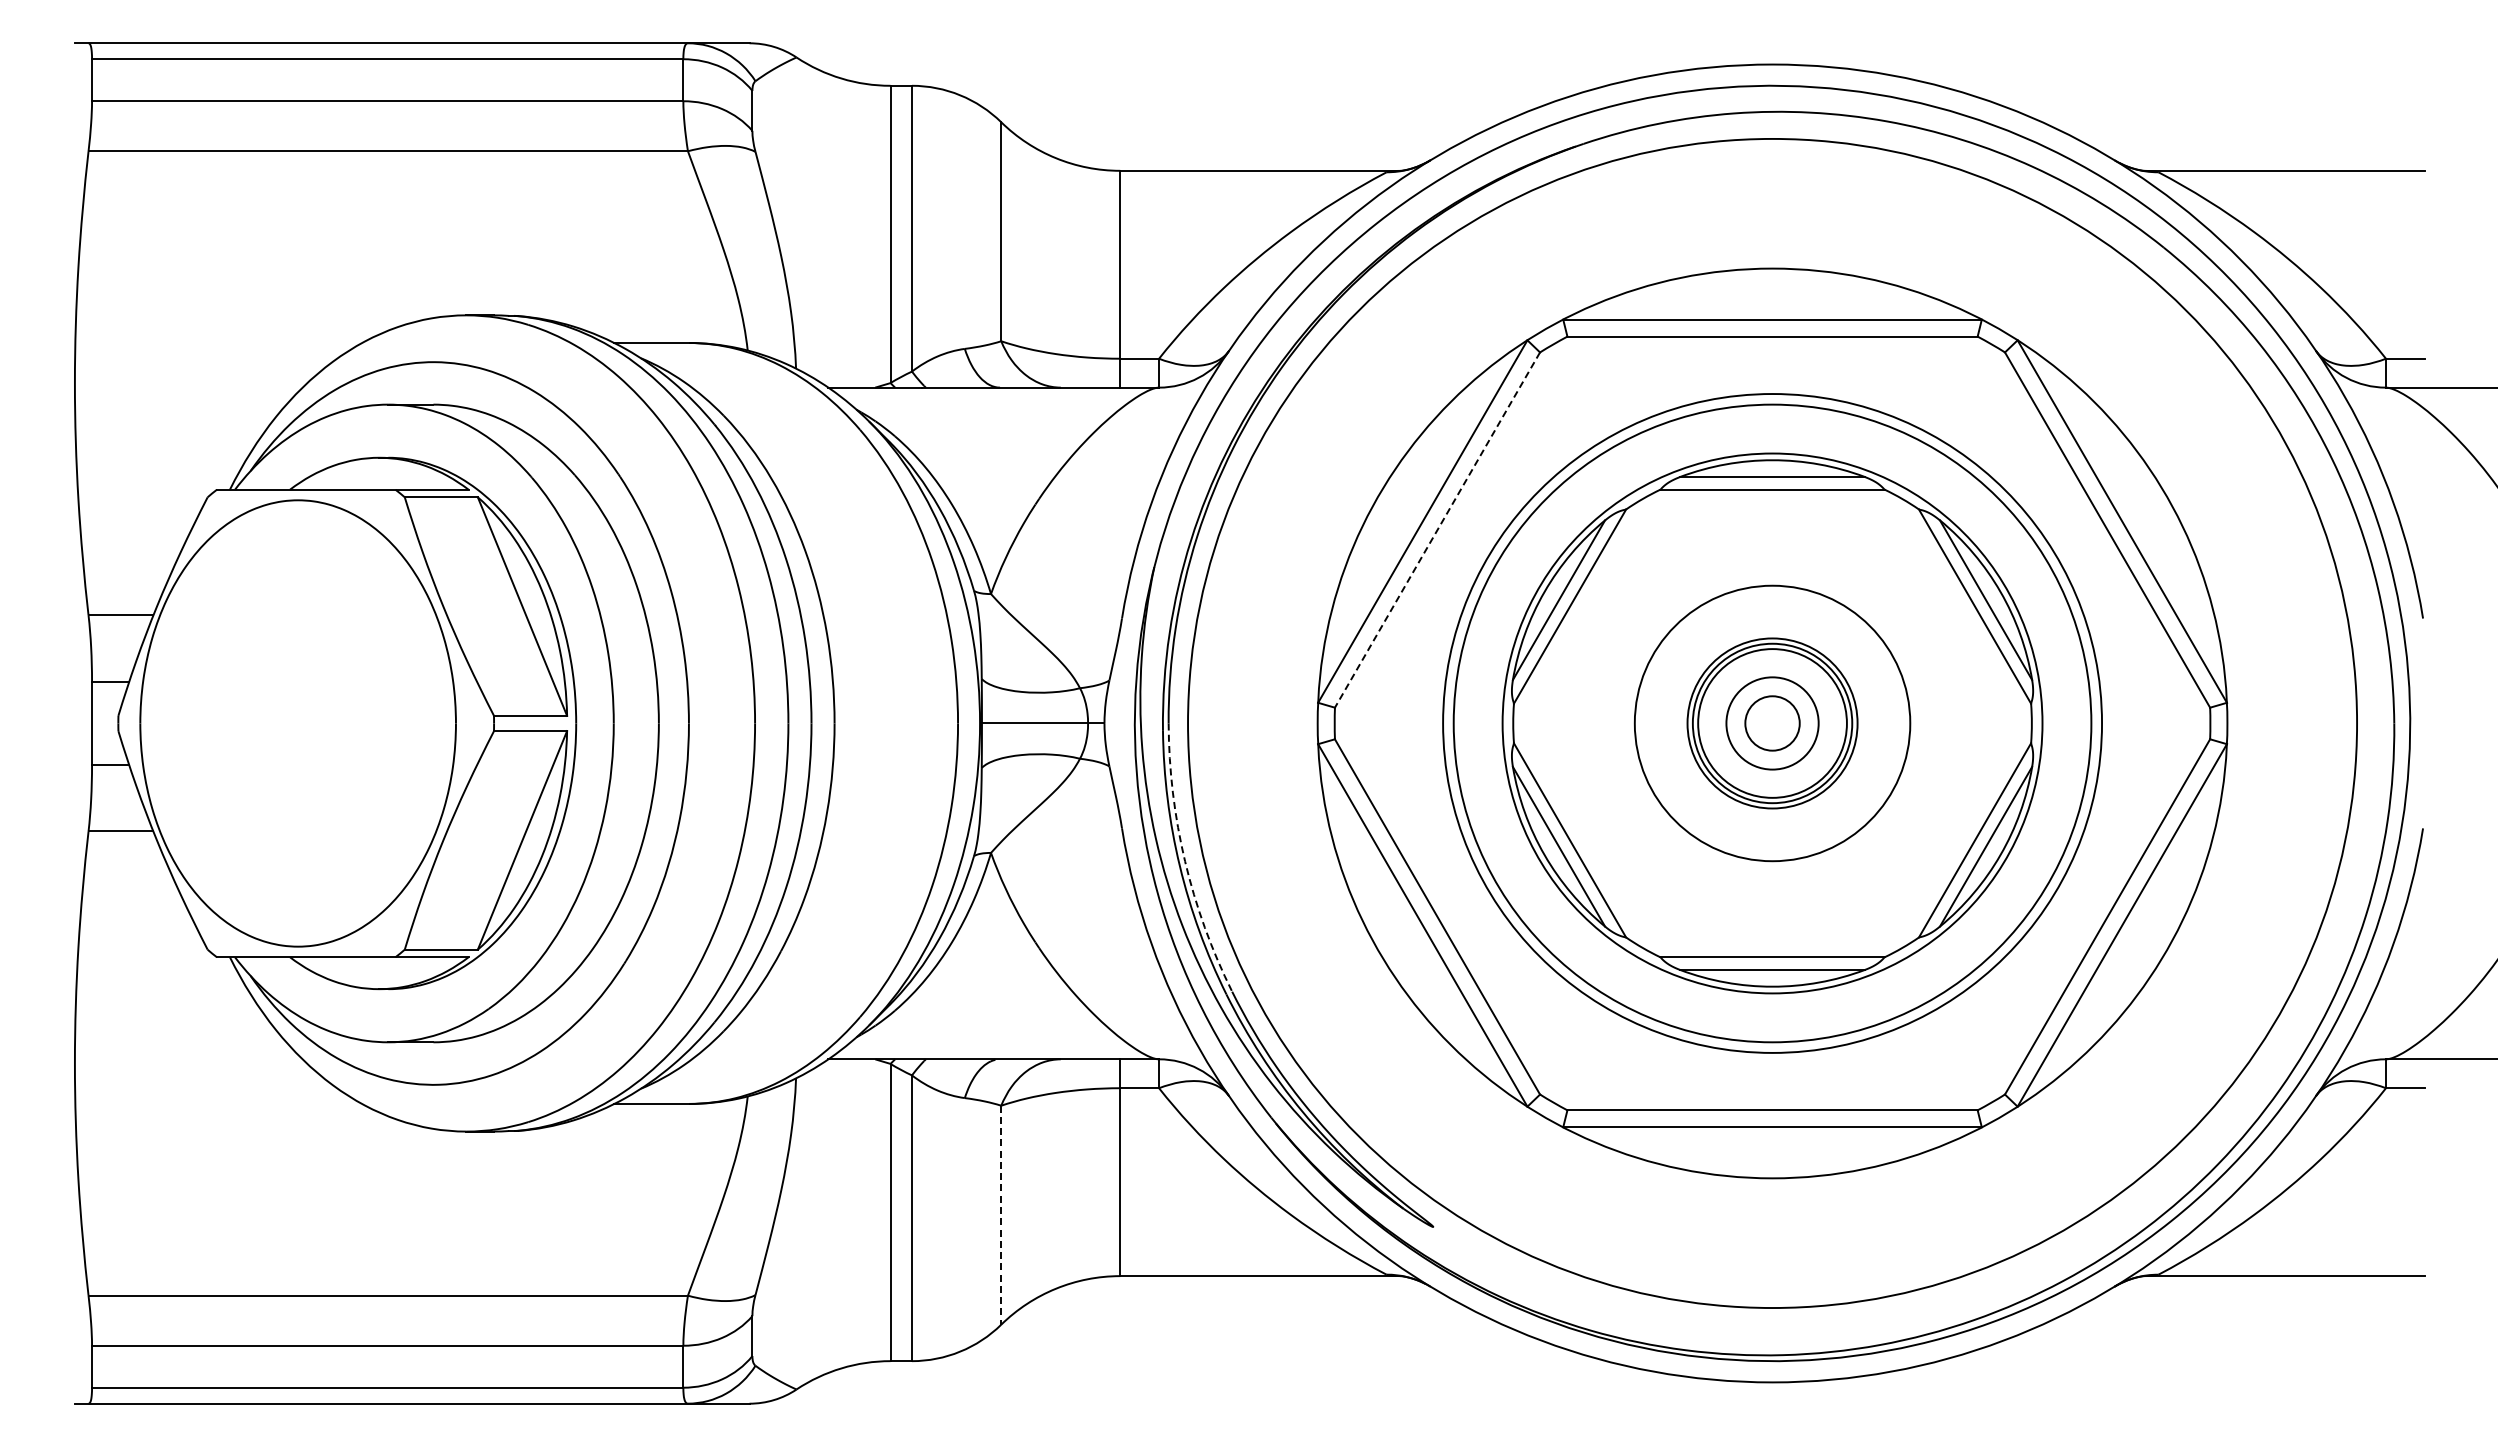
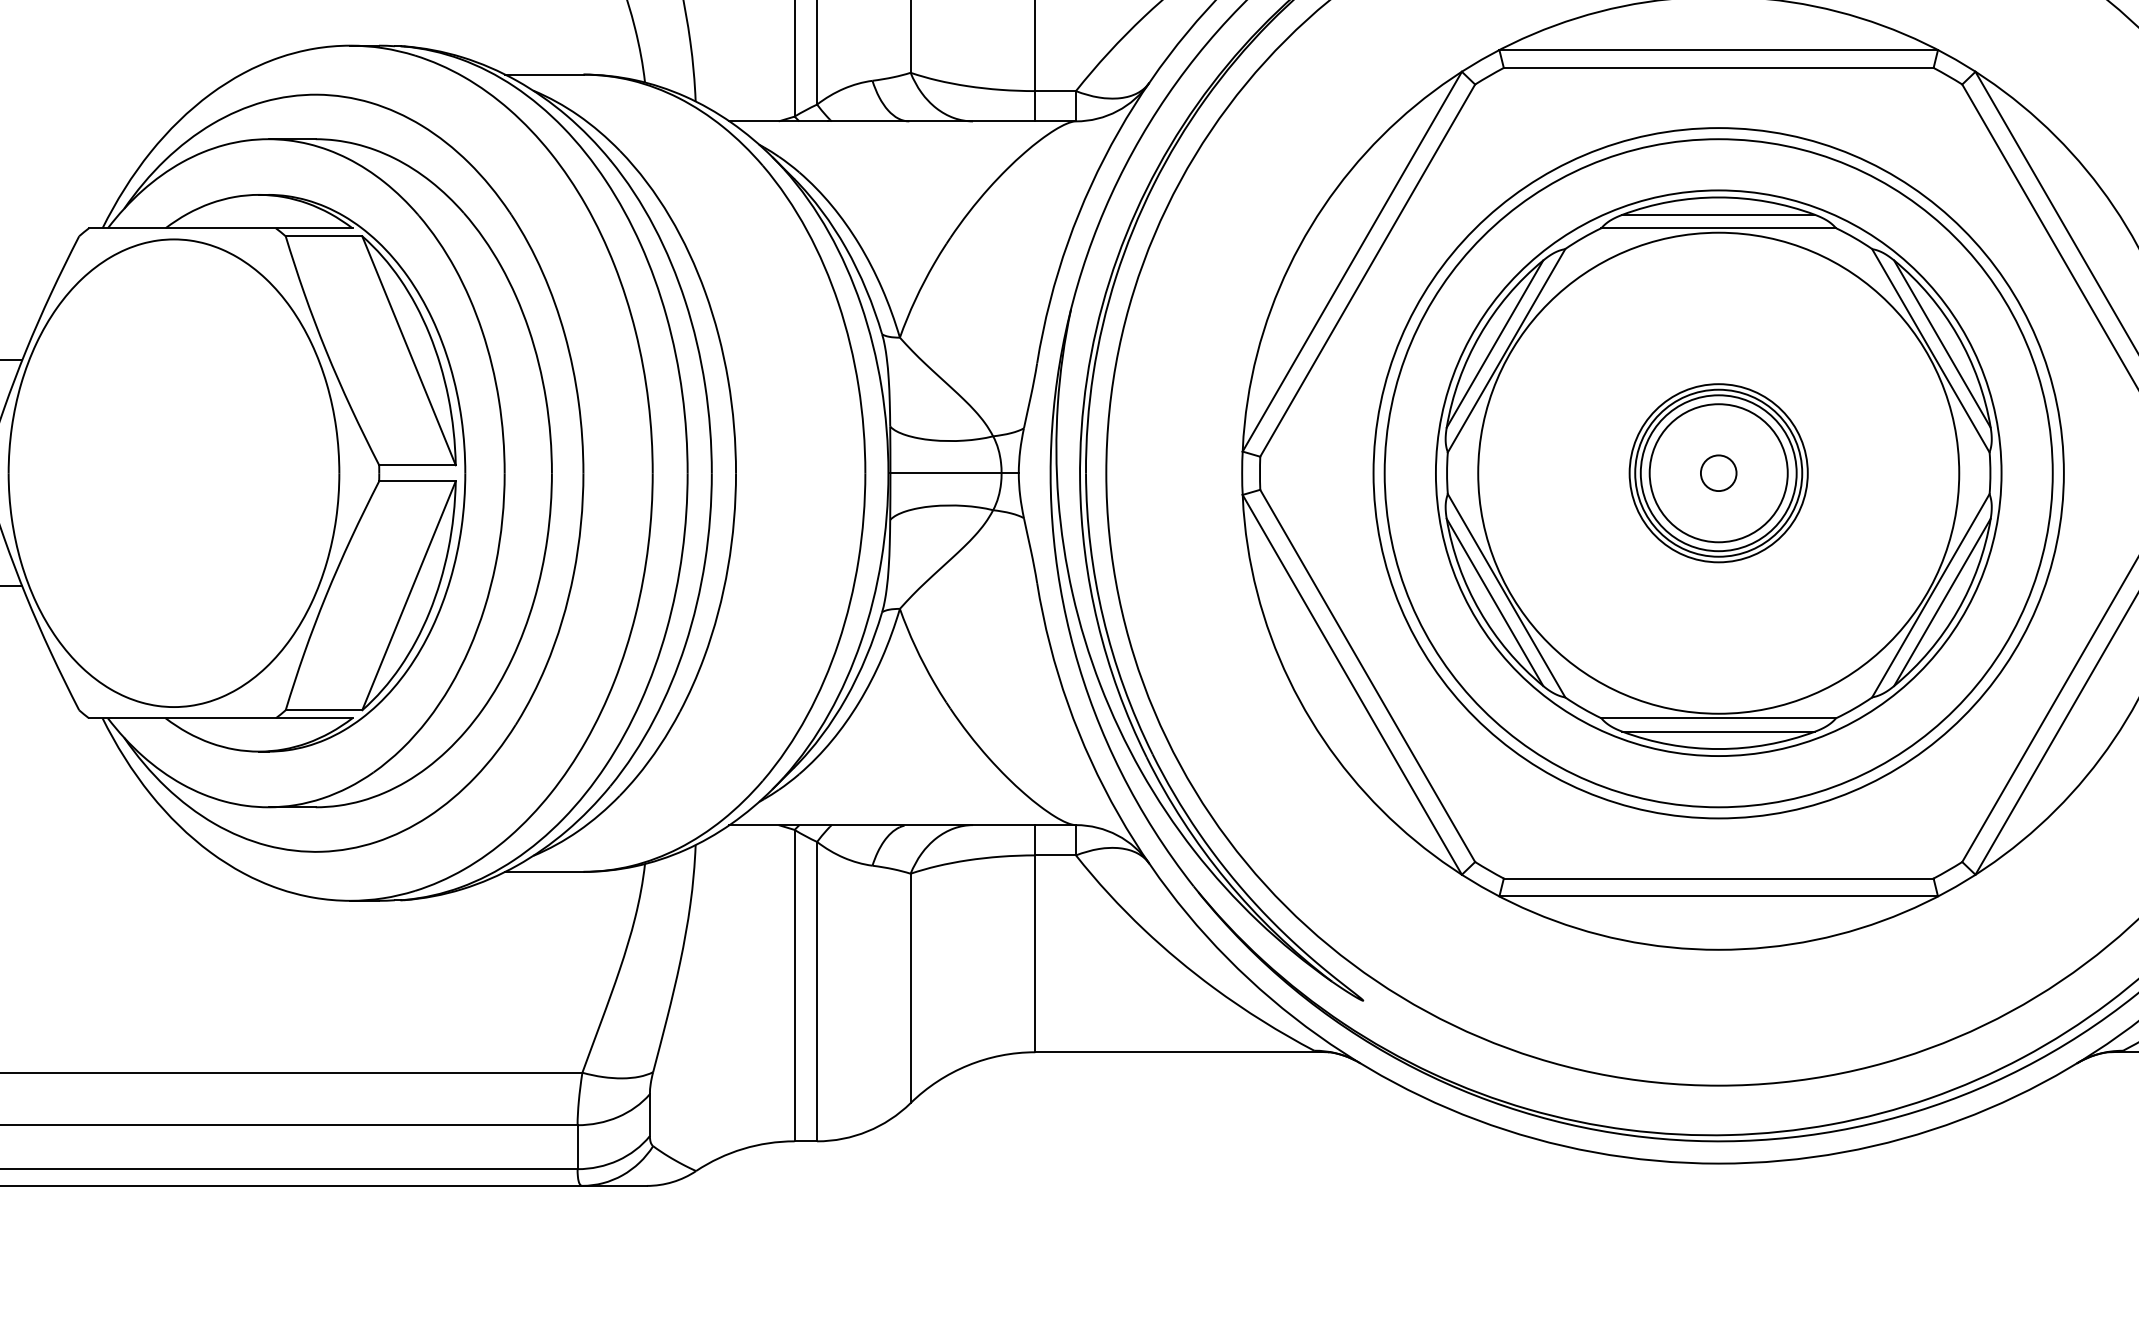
line: (1437, 530) -> (1367, 271), dashed -> solid
circle: (1772, 723) -> (1718, 473), size x0.62
circle: (1772, 723) -> (1718, 473), size x1.43
circle: (1772, 723) -> (1718, 473), size x1.67
arc: (1185, 861) -> (1103, 617), dashed -> solid
line: (1001, 1215) -> (910, 988), dashed -> solid

